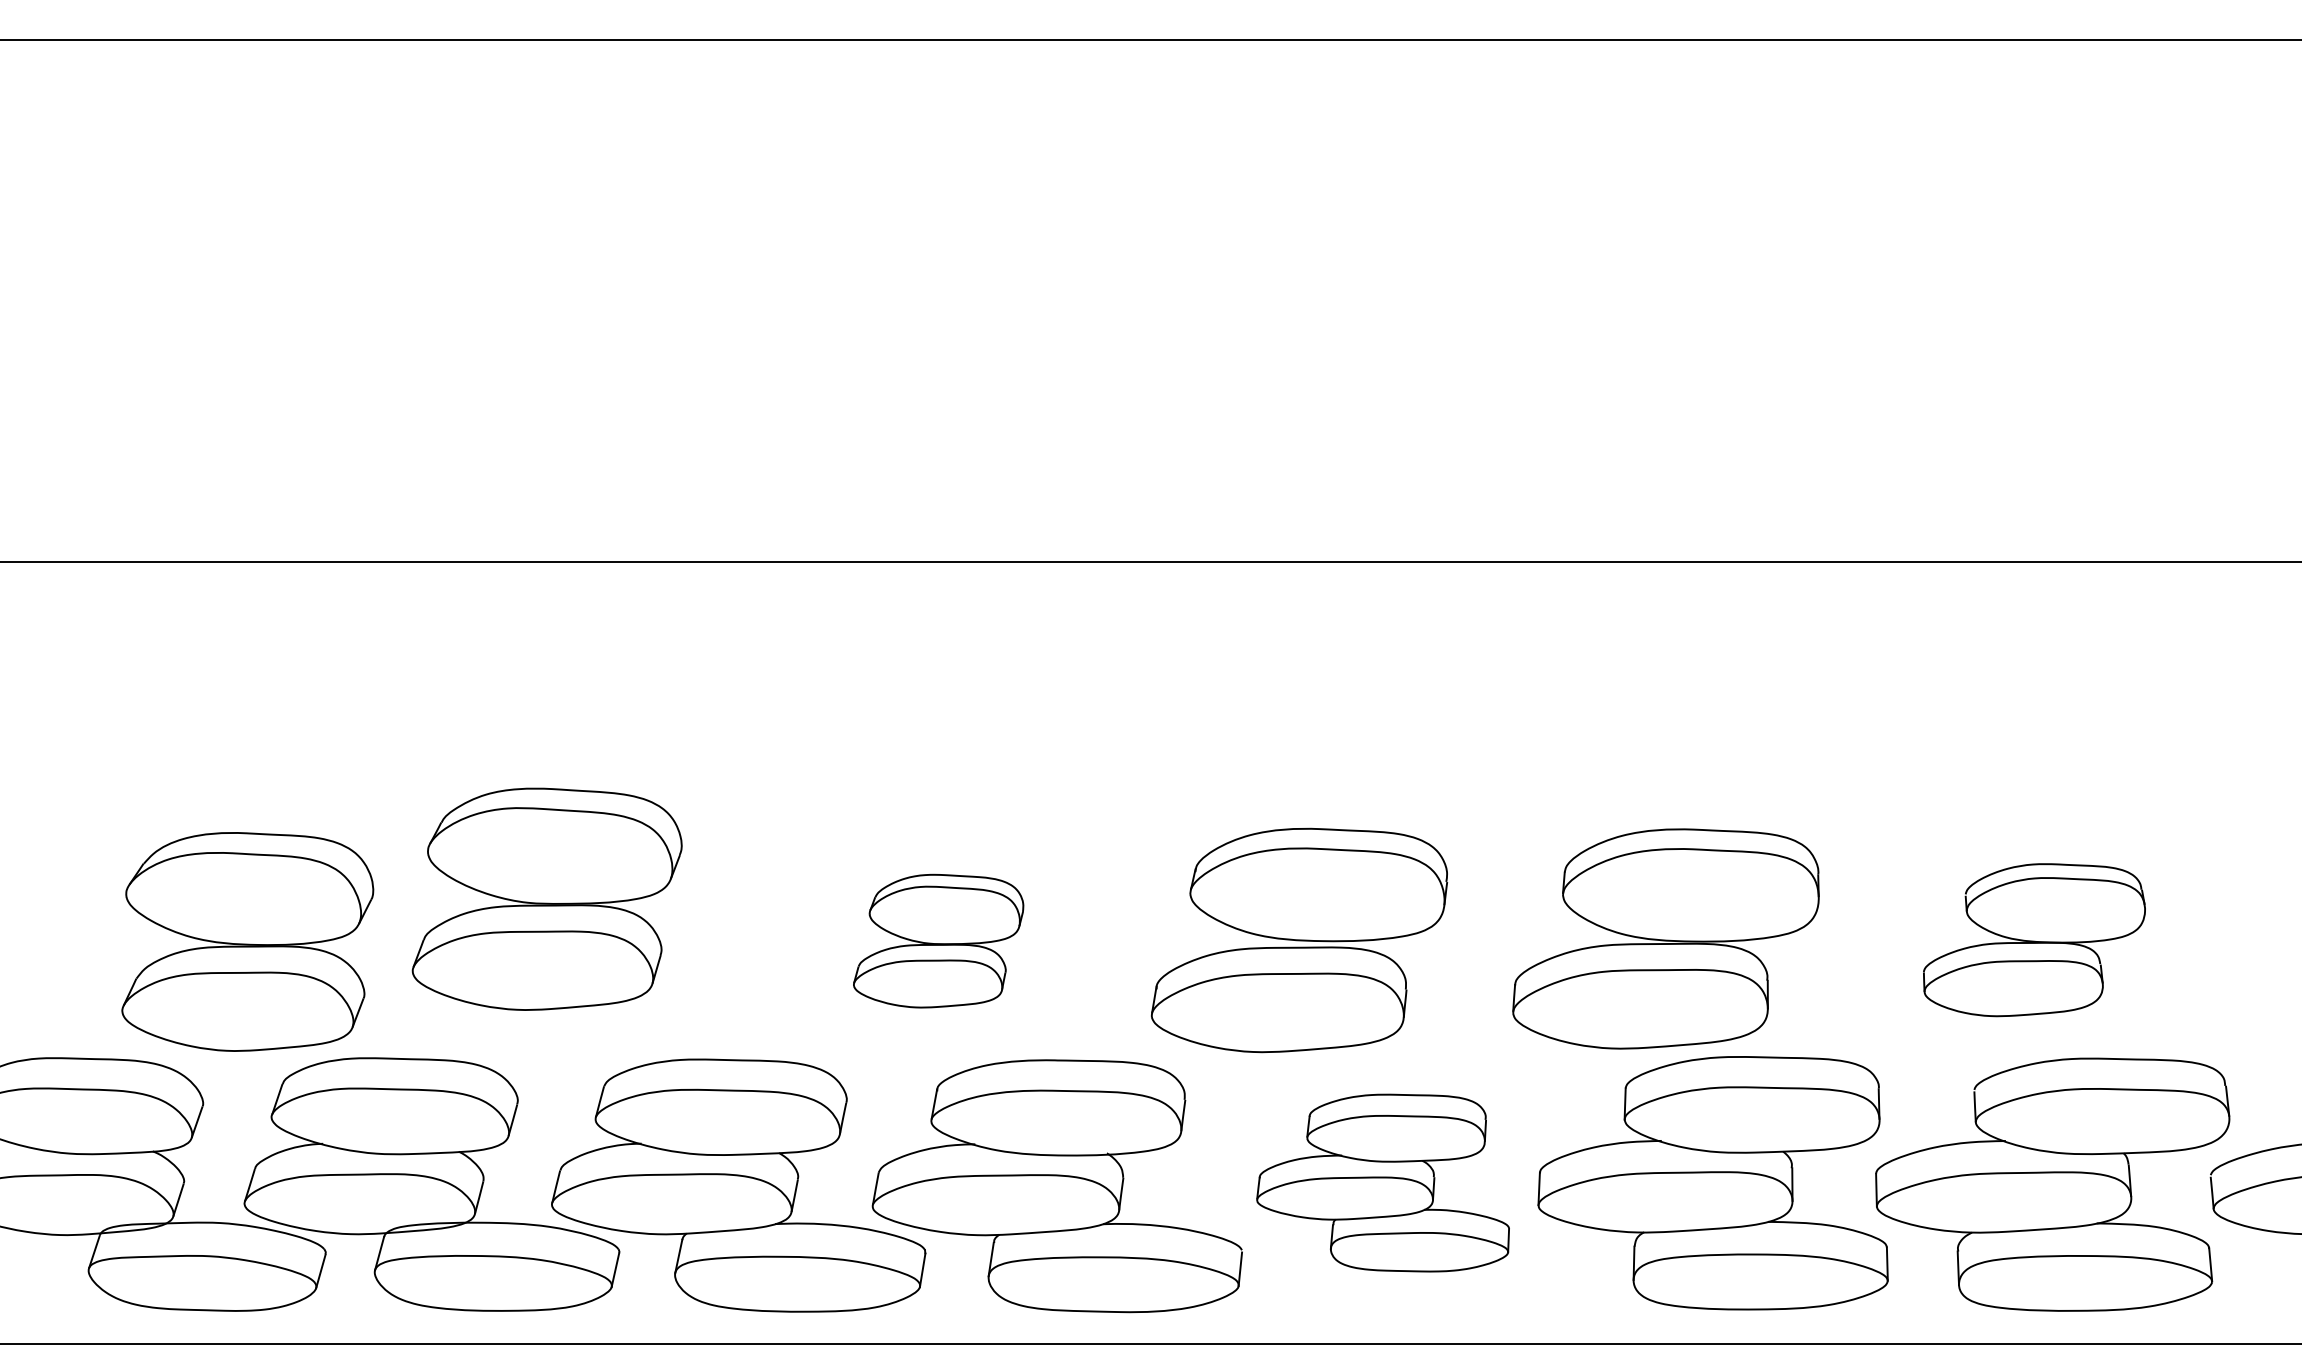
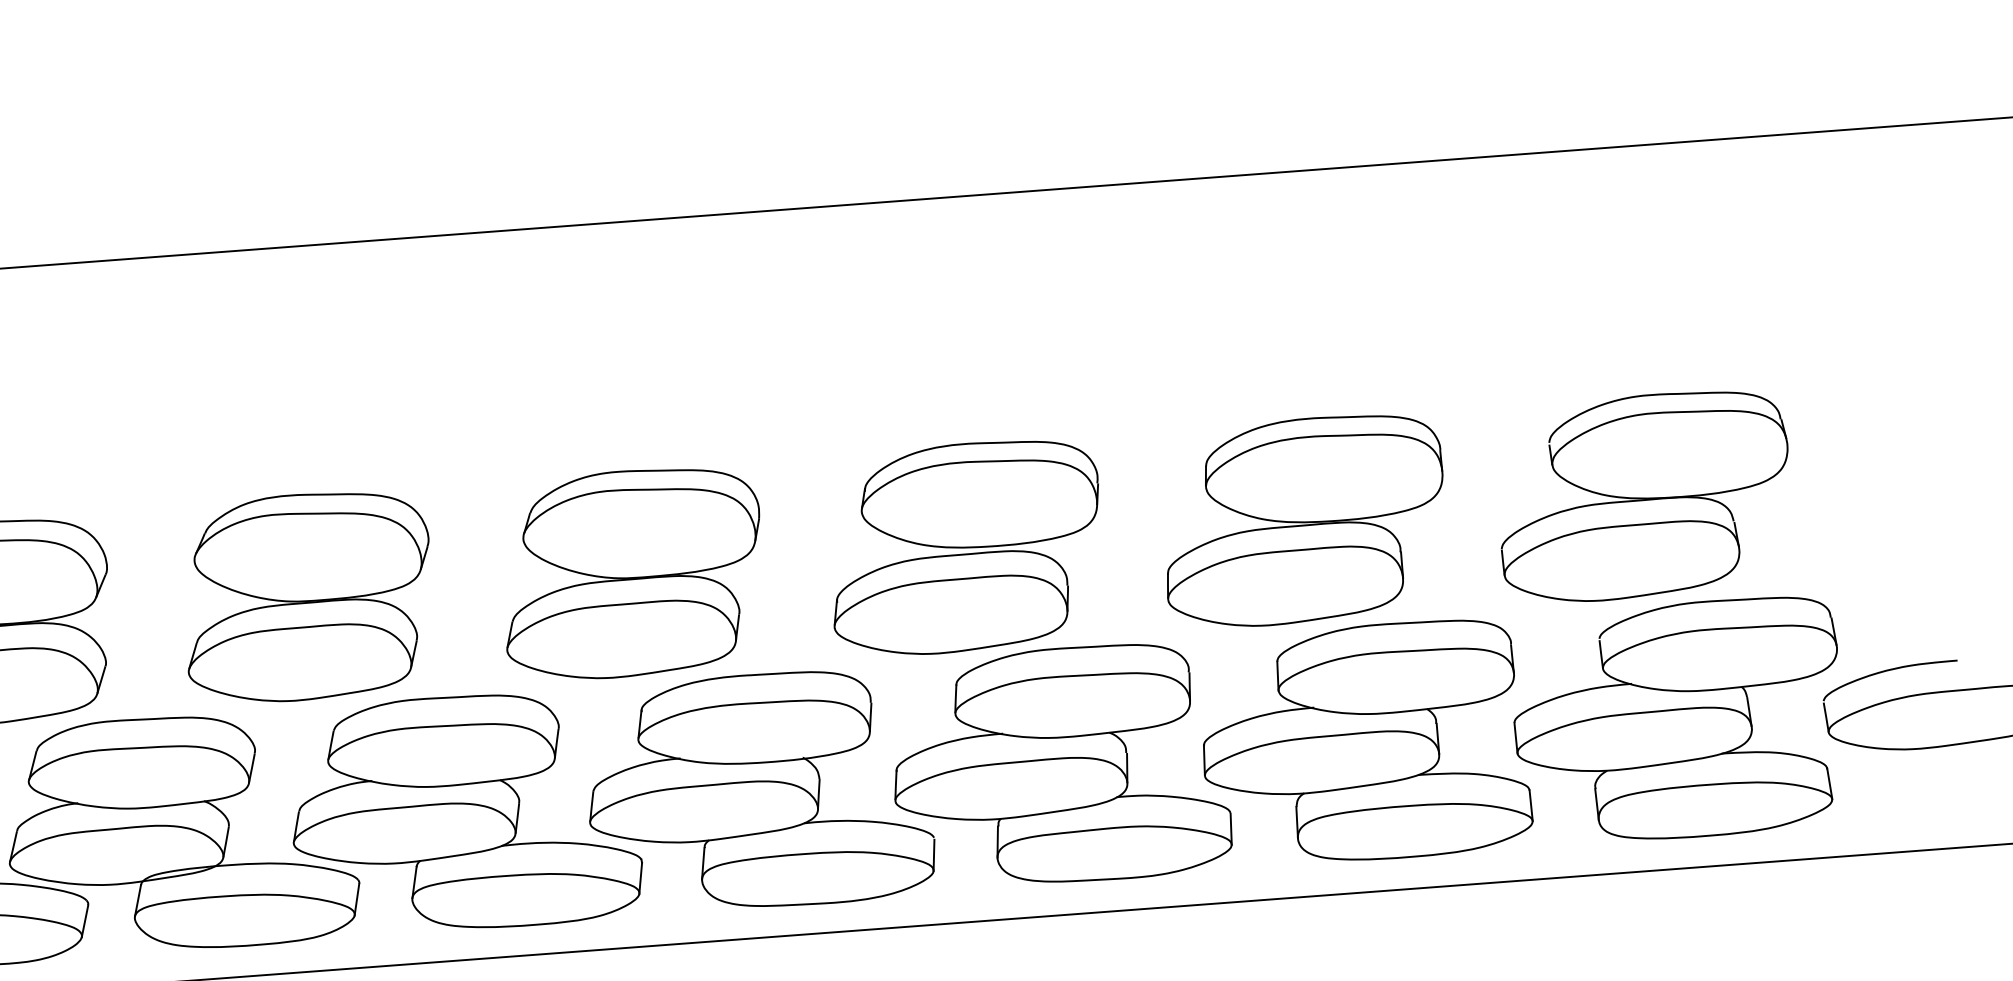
part: (546, 898) -> (307, 596), moved
part: (2034, 939) -> (1644, 495), size x1.43
part: (938, 940) -> (632, 572), size x1.67
part: (1382, 1182) -> (1059, 765), size x1.43

